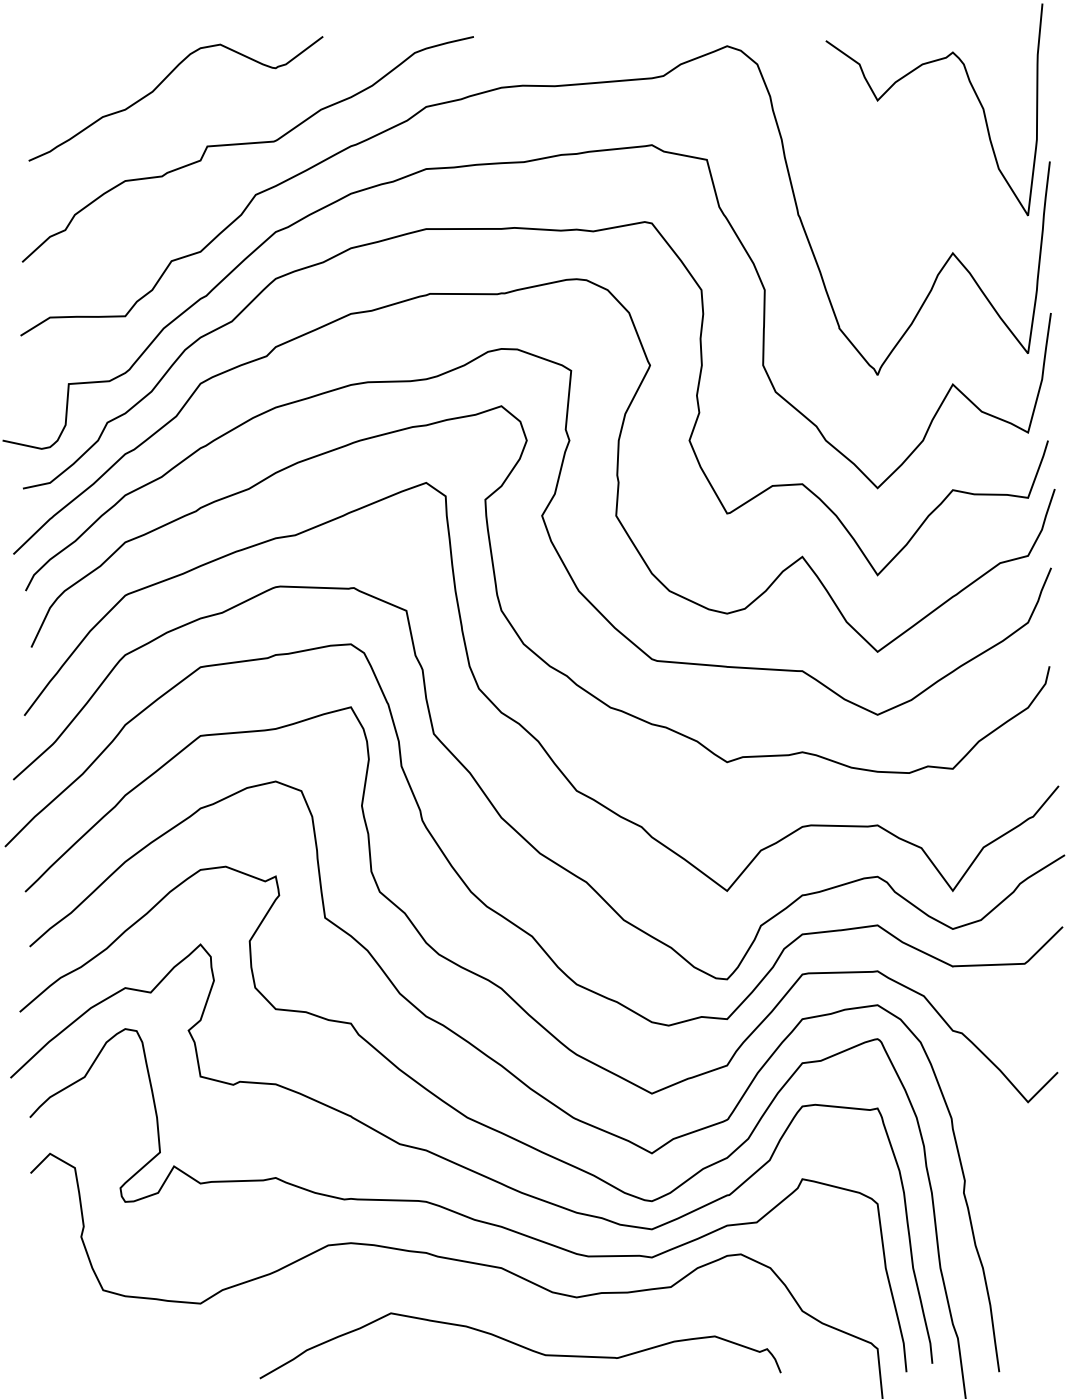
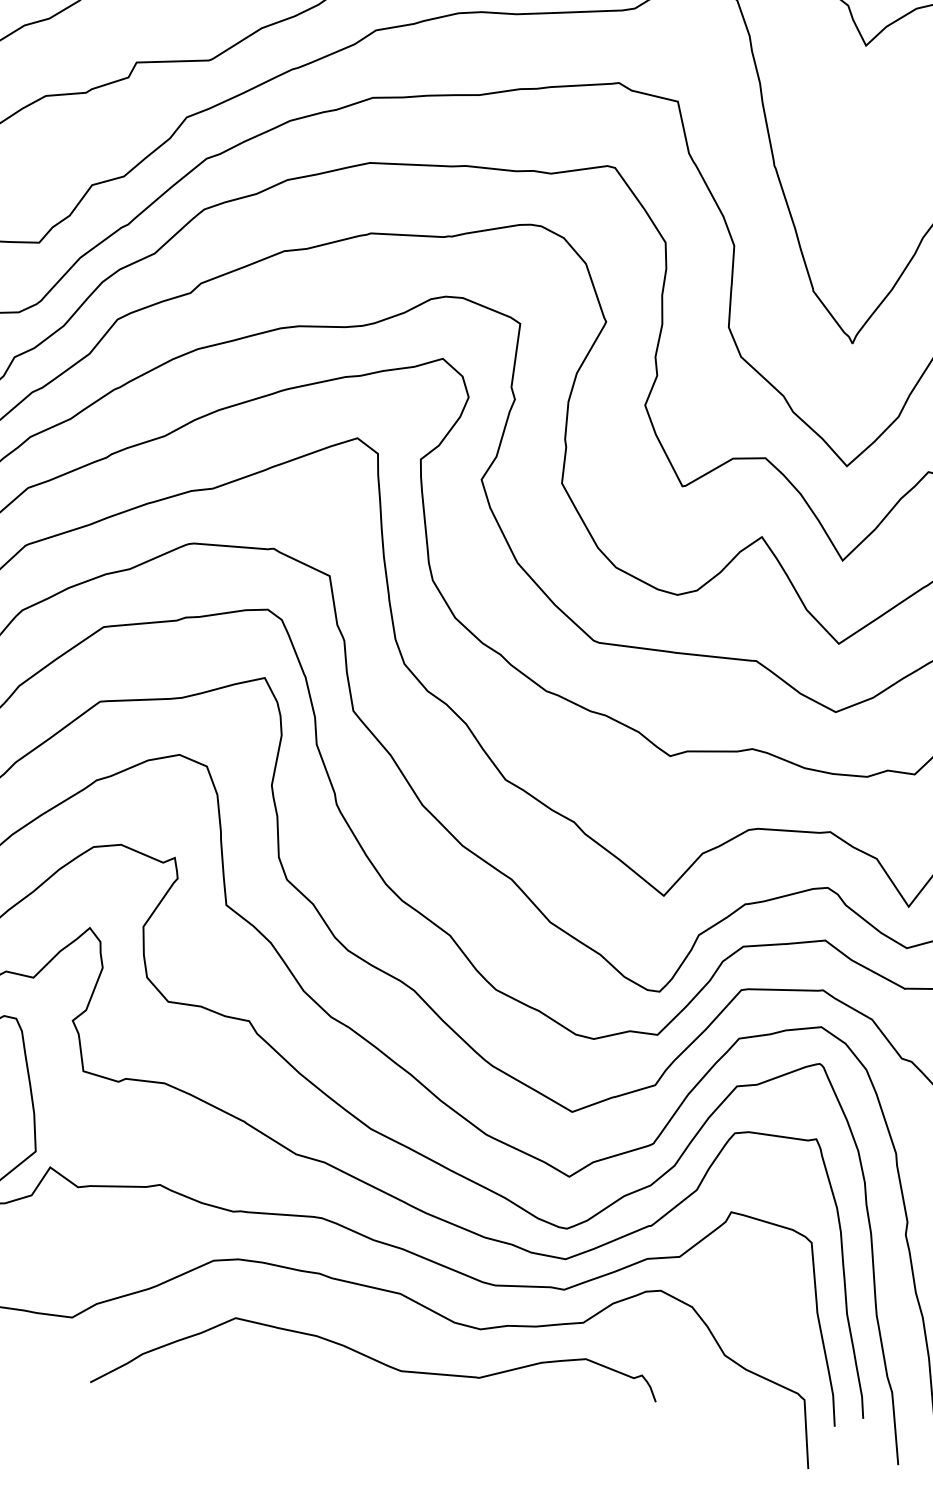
curve: (520, 1345) -> (374, 1359), moved

